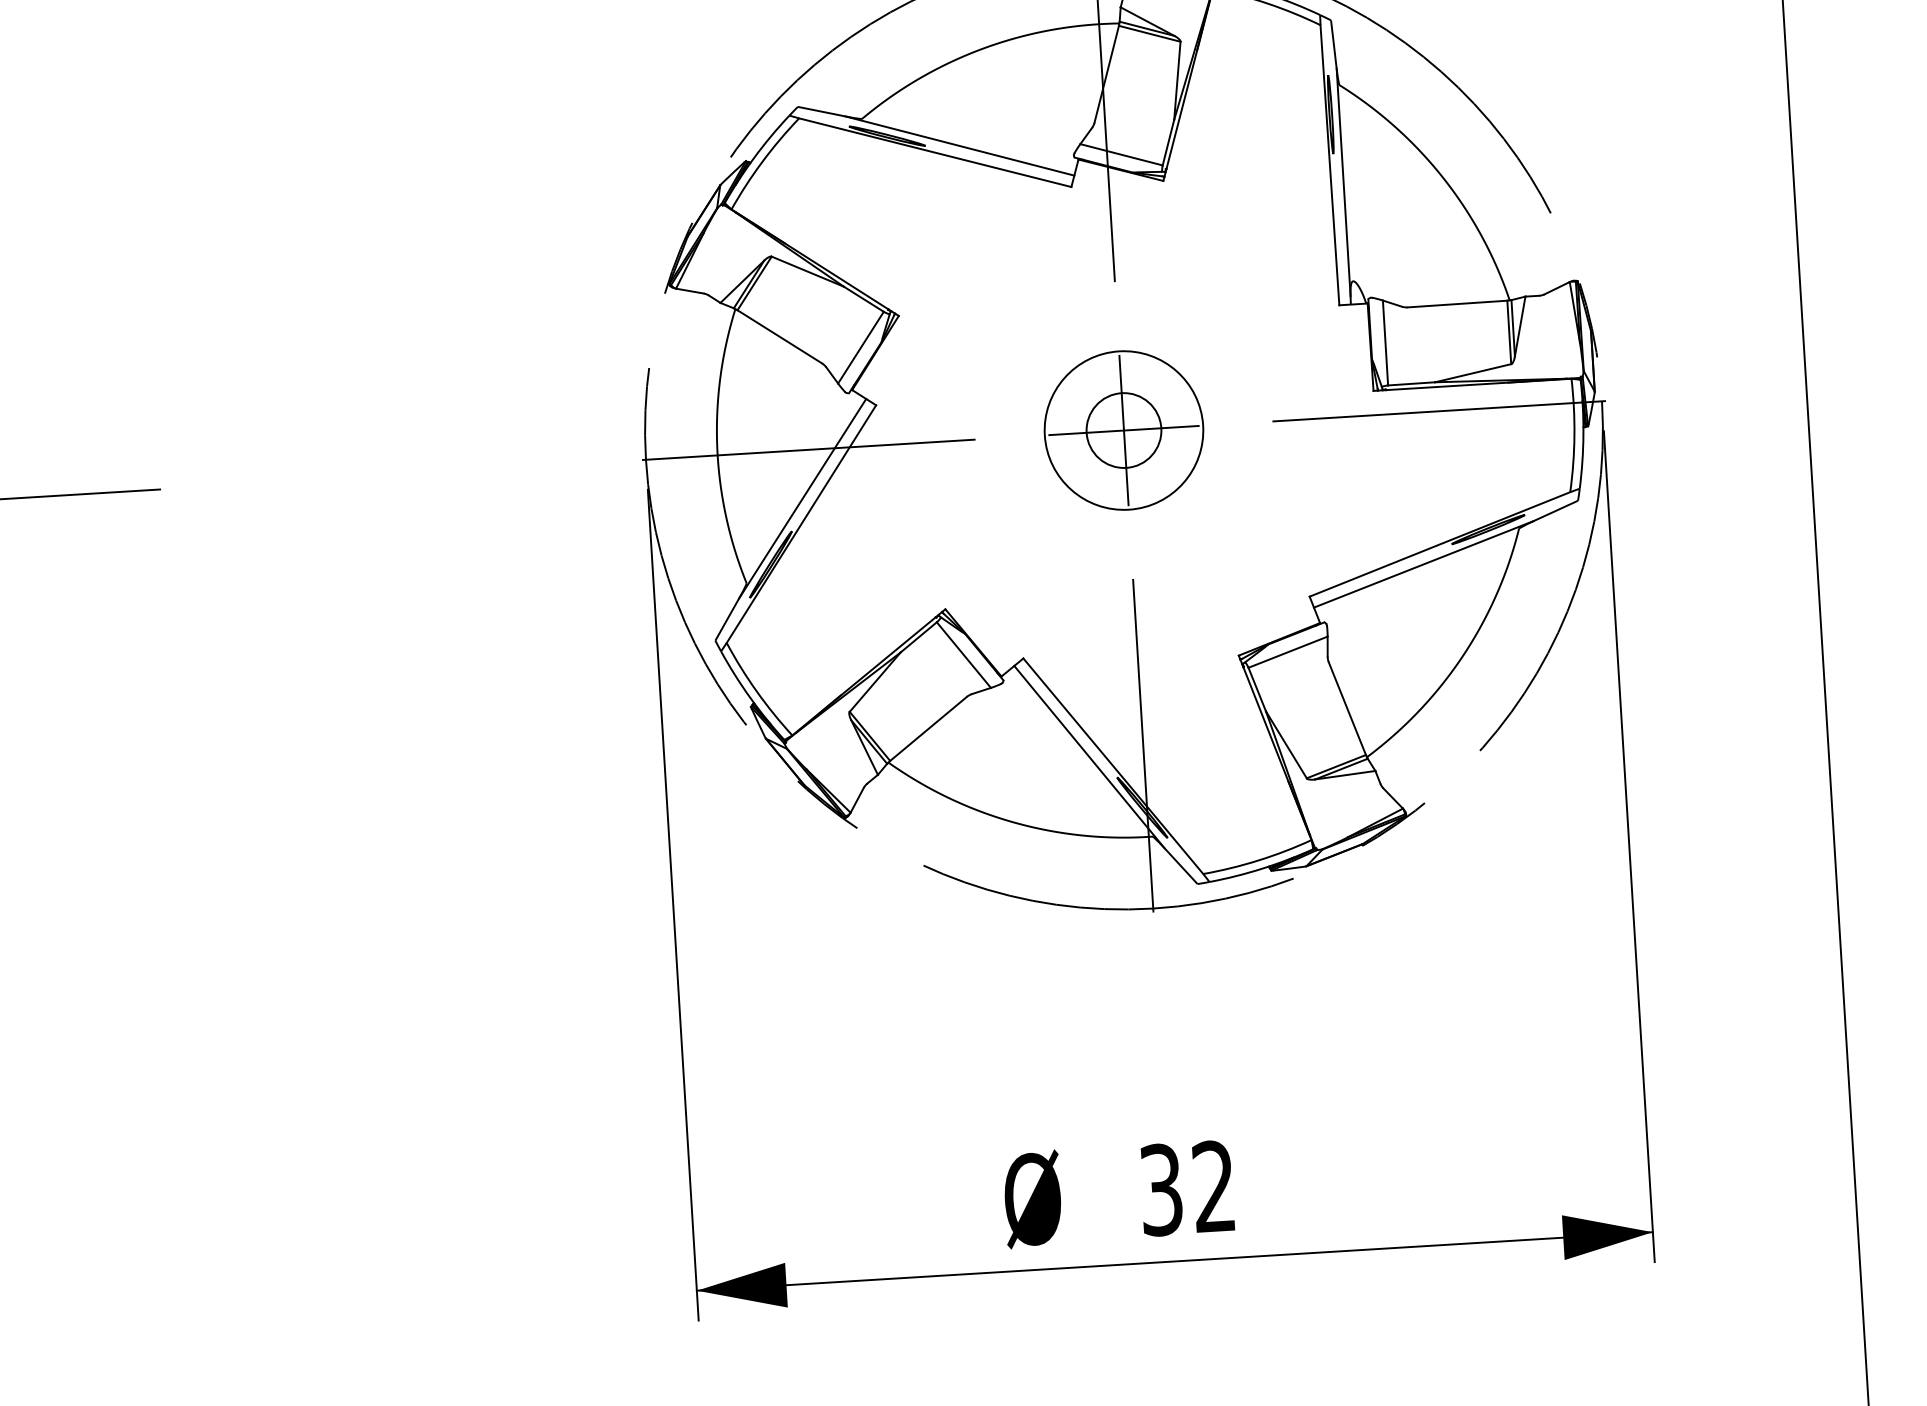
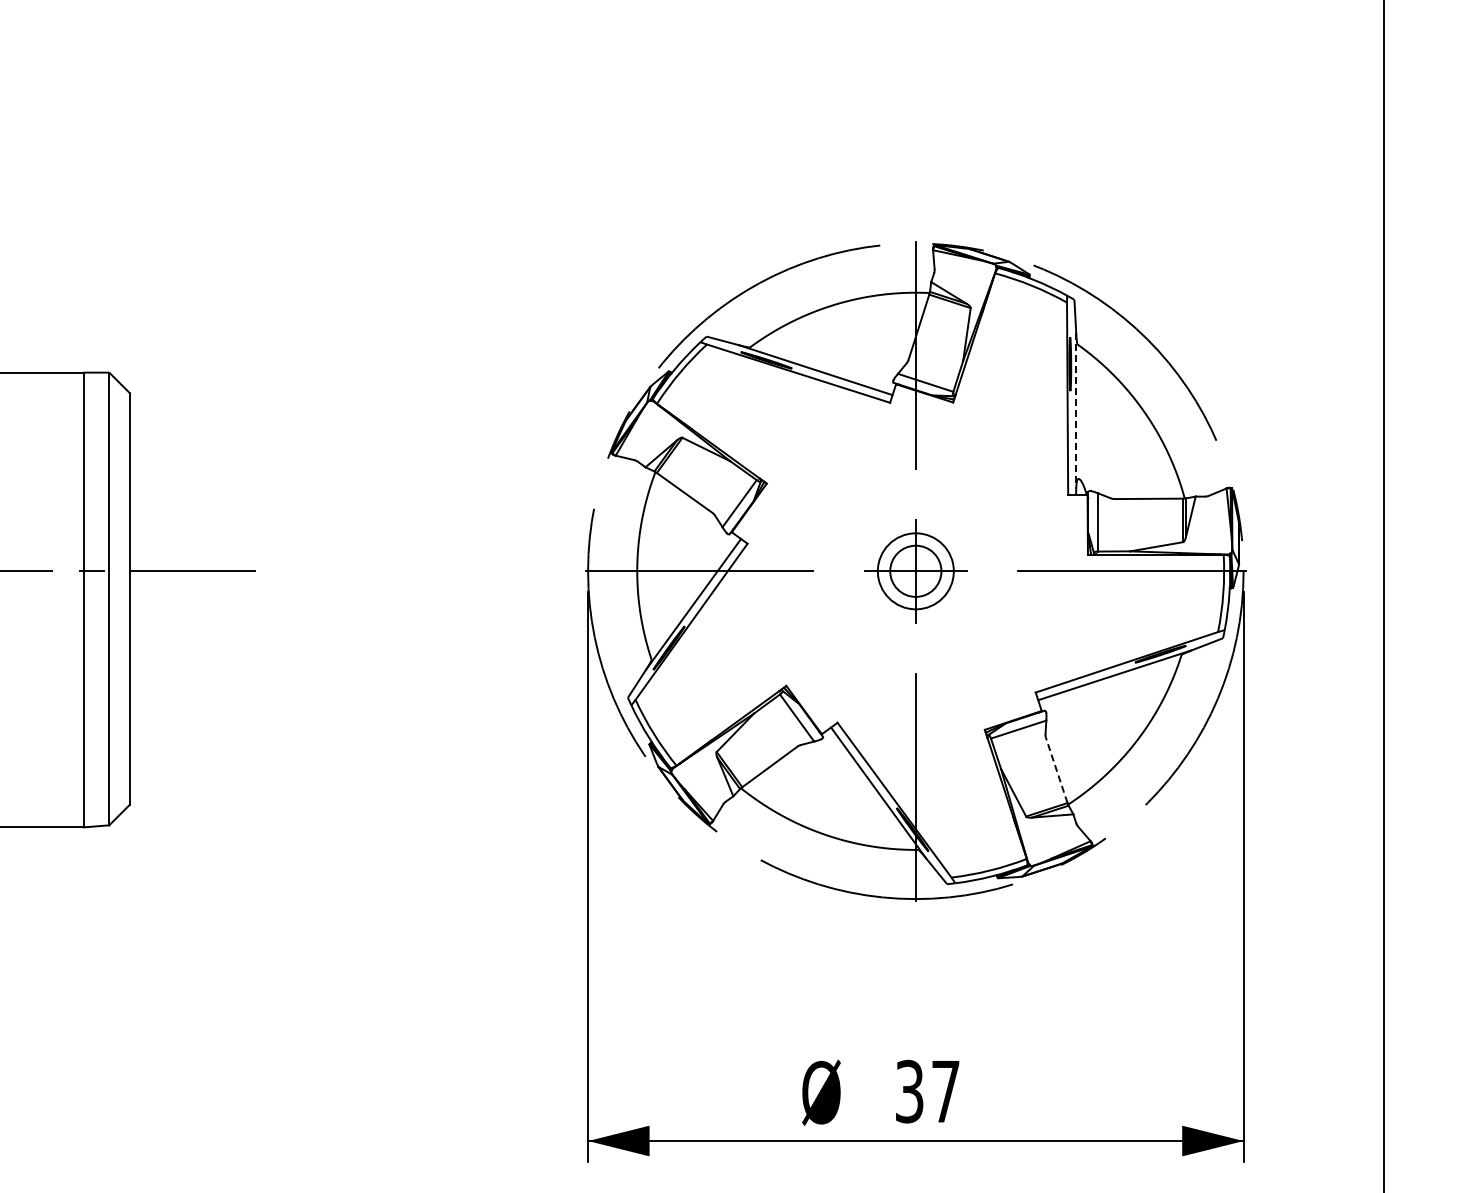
line: (1344, 183) -> (1076, 411), solid -> dashed
circle: (1123, 430) -> (915, 571), size x0.7
line: (1346, 708) -> (1056, 770), solid -> dashed
text: (1213, 1185) -> (945, 1090), 32 -> 37

